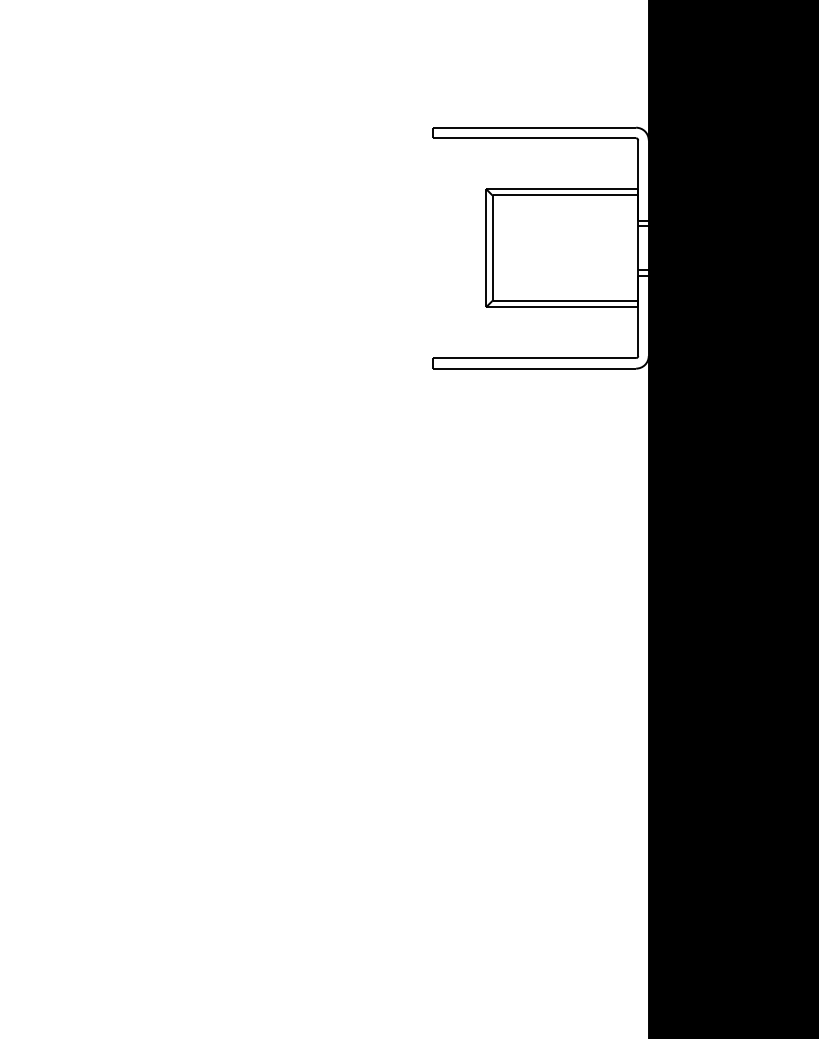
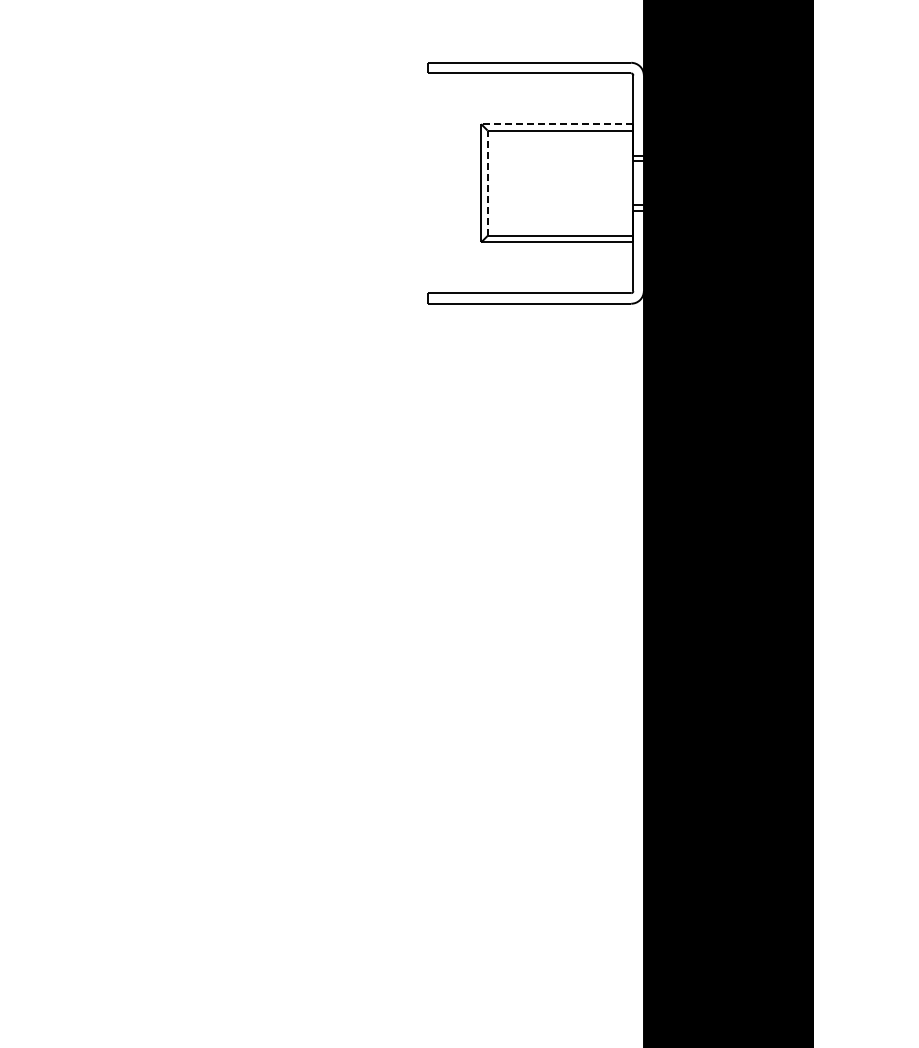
line: (561, 189) -> (556, 124), solid -> dashed
line: (492, 248) -> (487, 183), solid -> dashed

